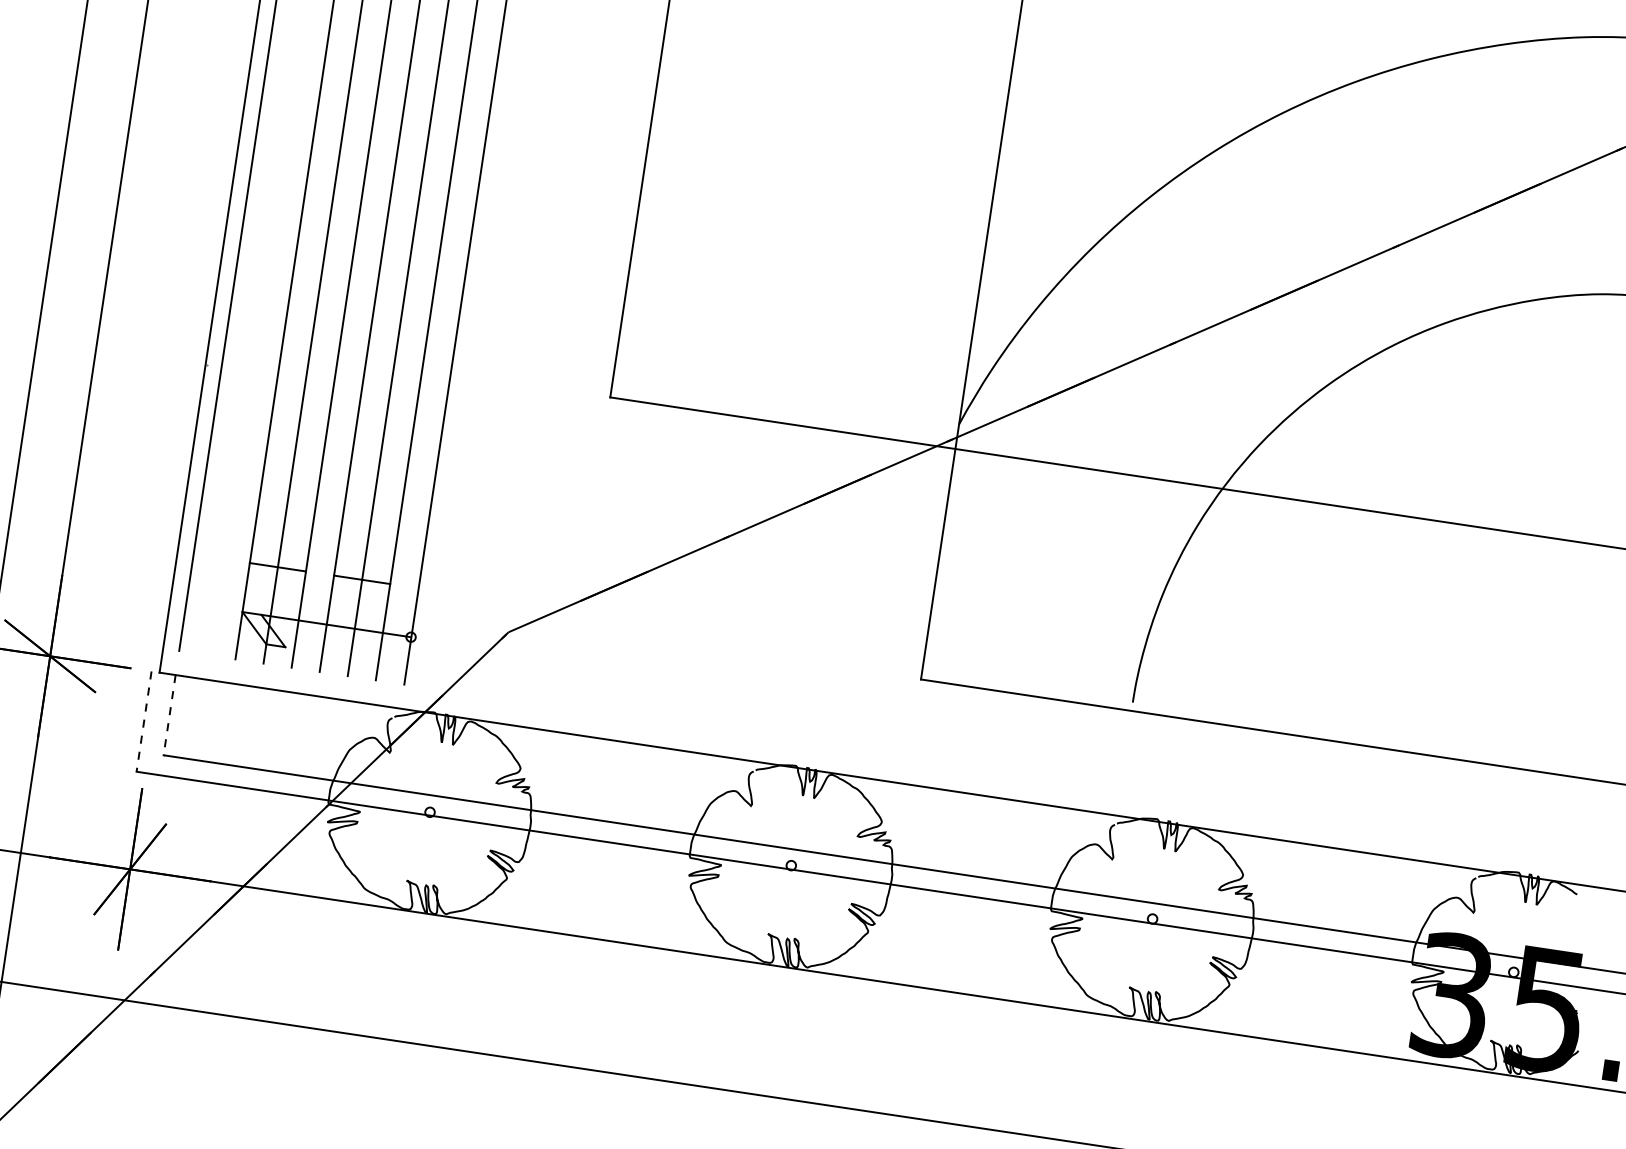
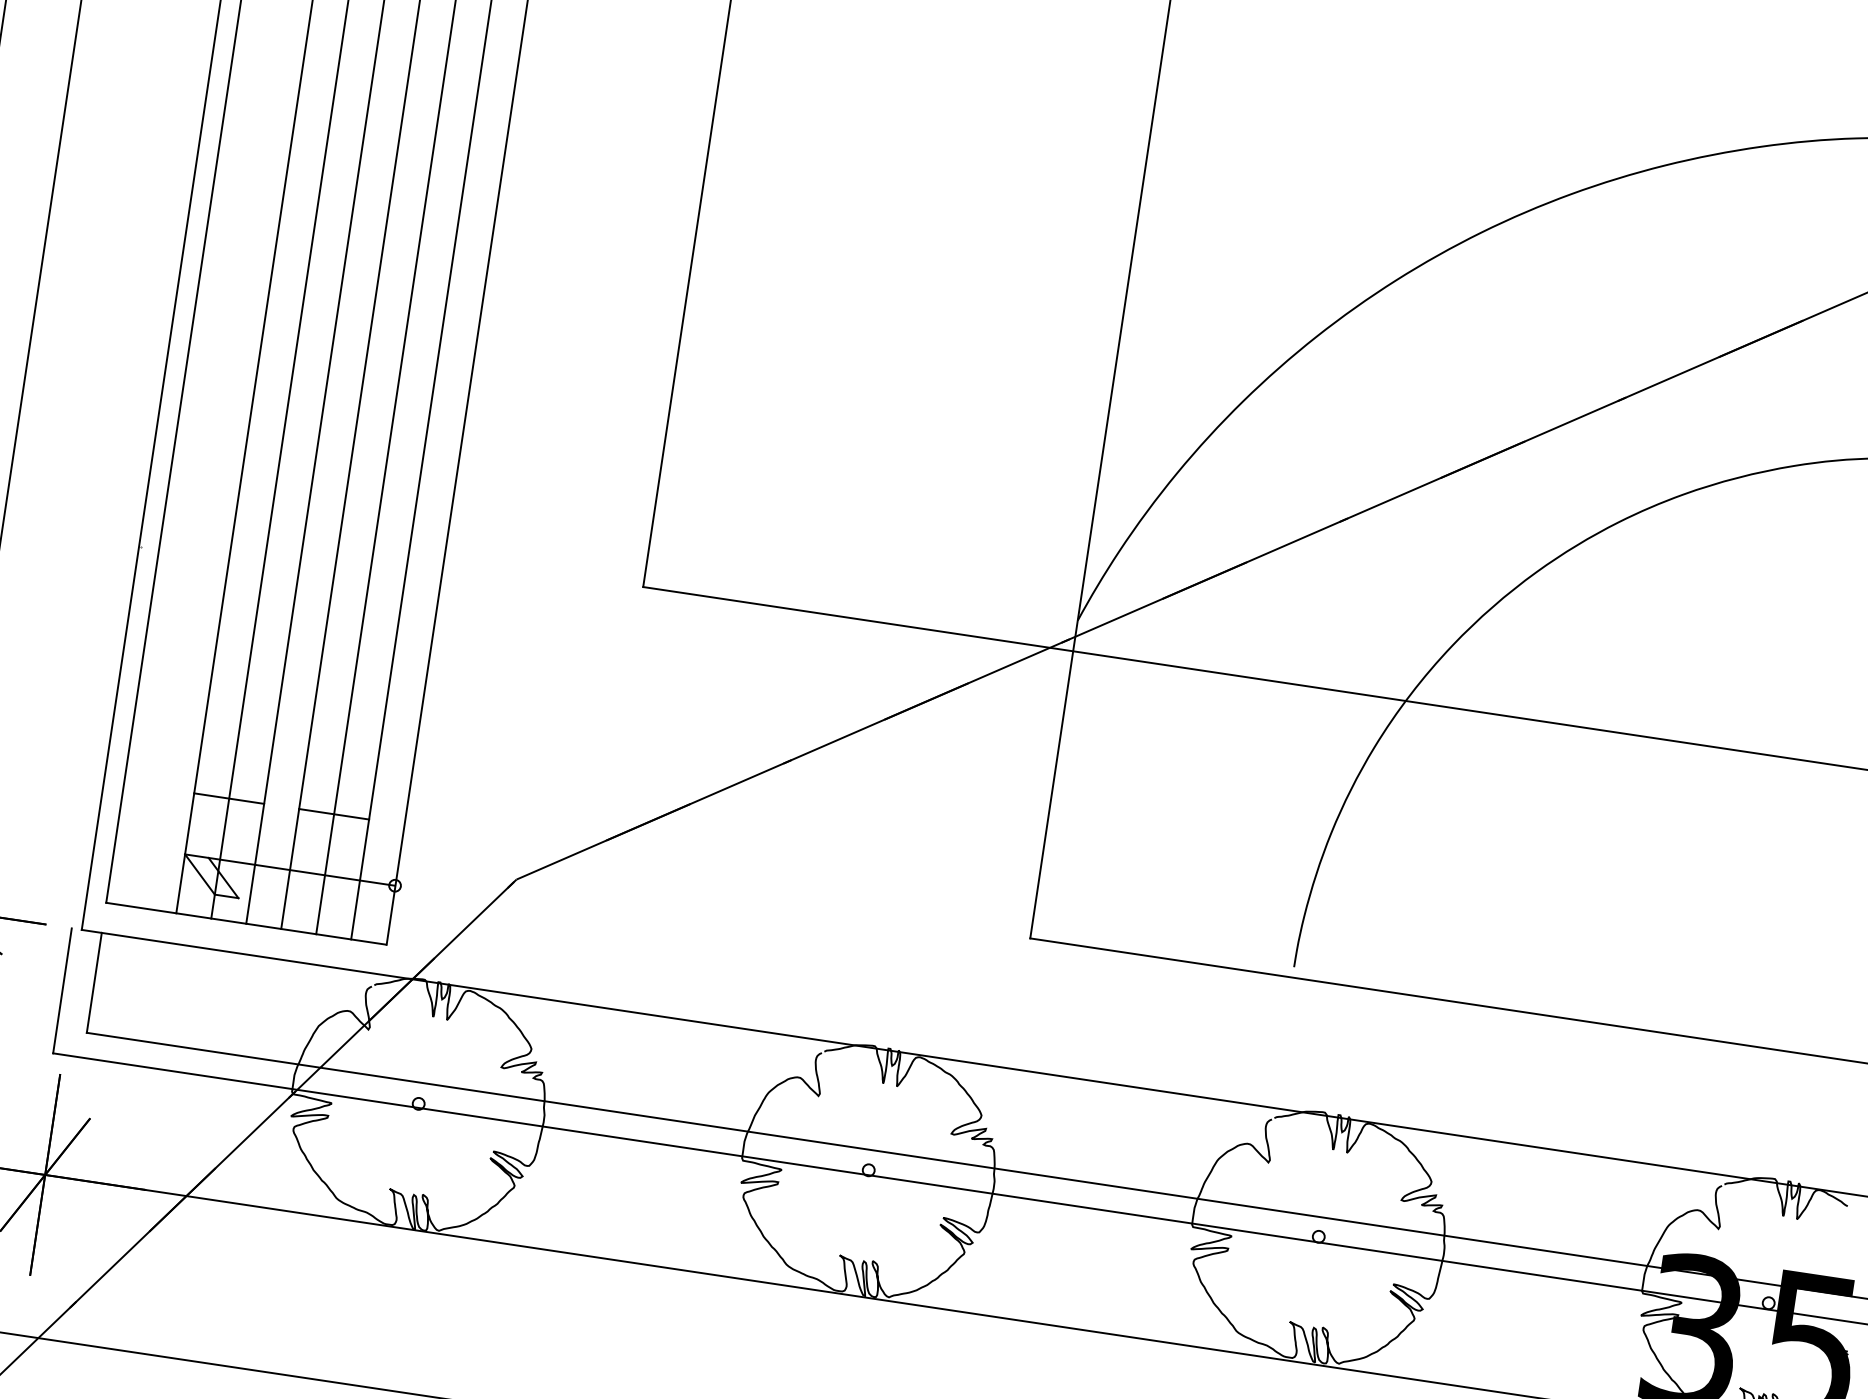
line: (291, 667) -> (246, 923), added
line: (169, 715) -> (94, 983), dashed -> solid
line: (144, 721) -> (62, 990), dashed -> solid

